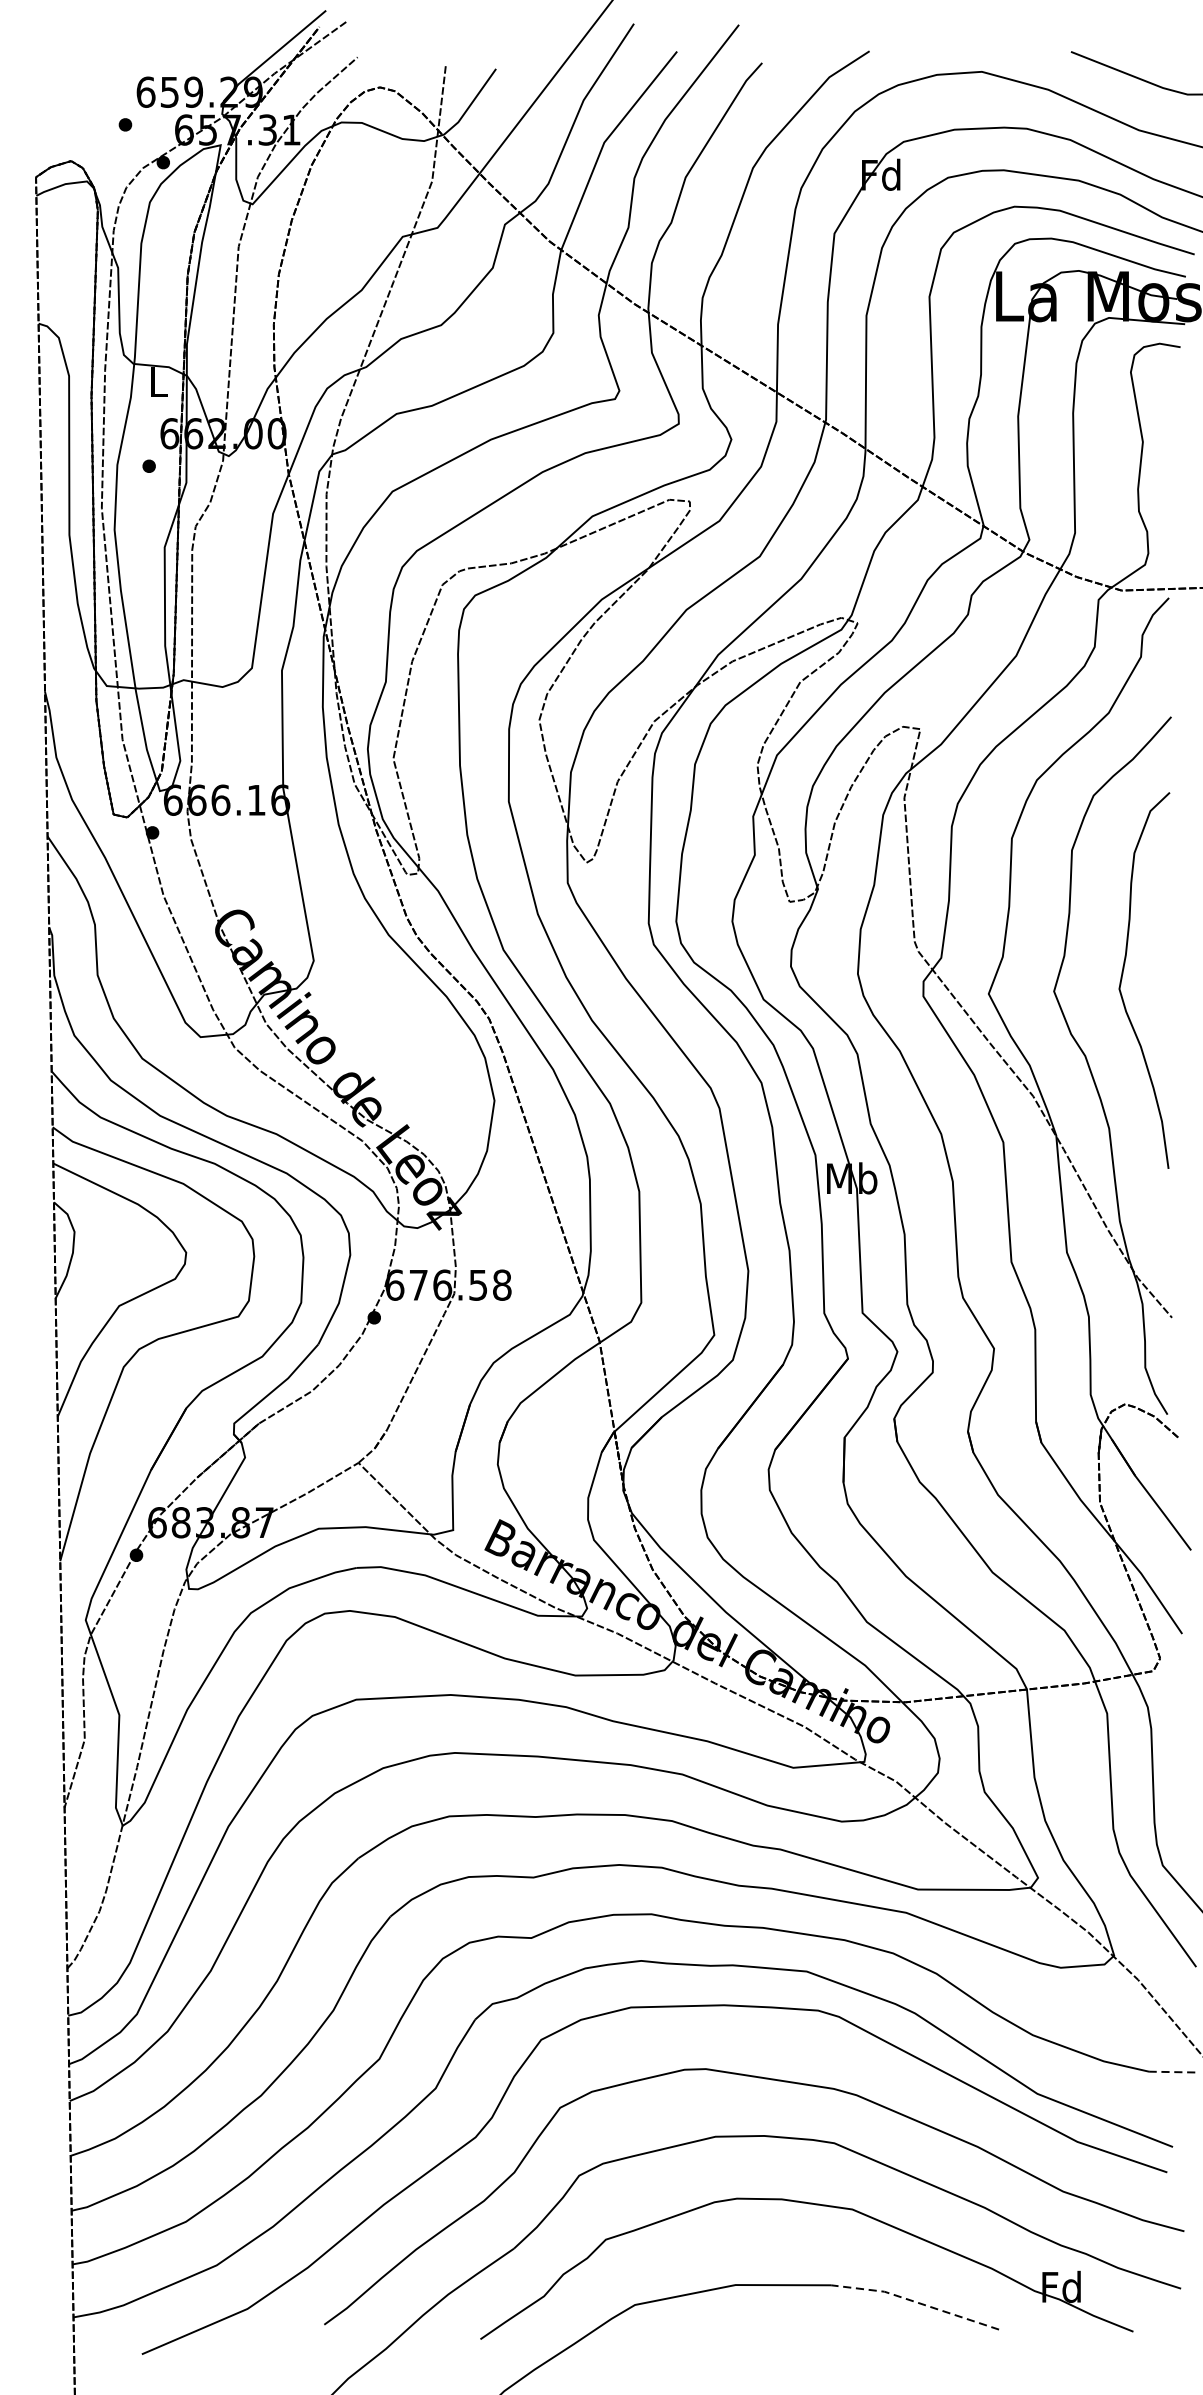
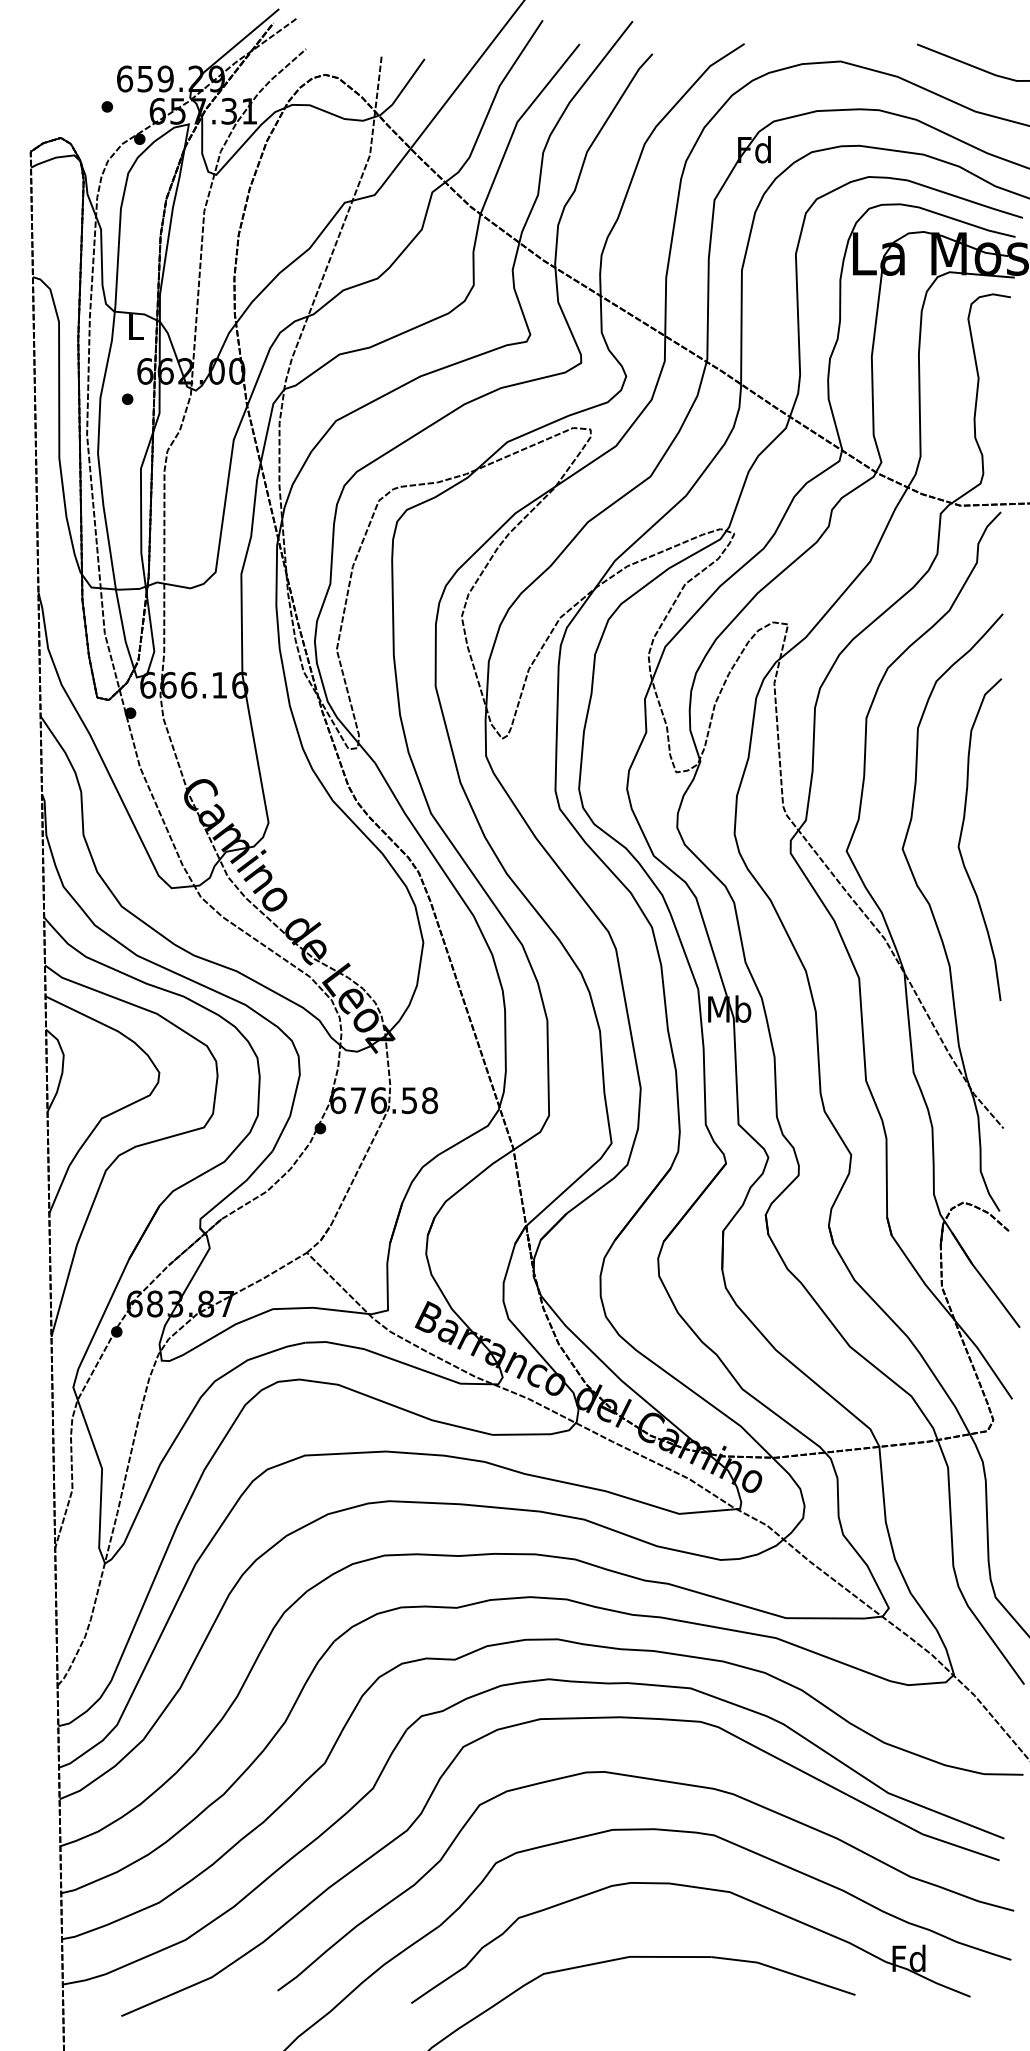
line: (1171, 2072) -> (1003, 1774), dashed -> solid
line: (915, 2302) -> (783, 1971), dashed -> solid

